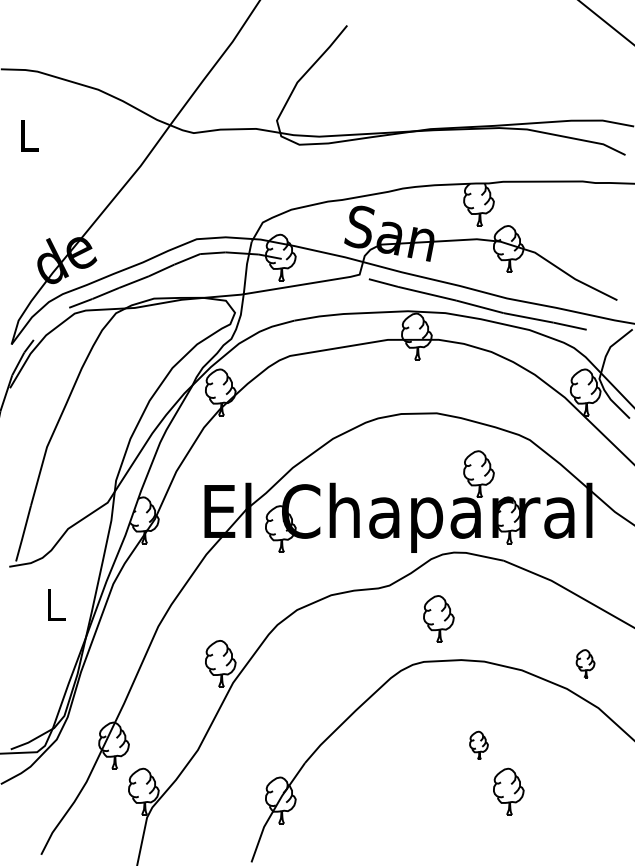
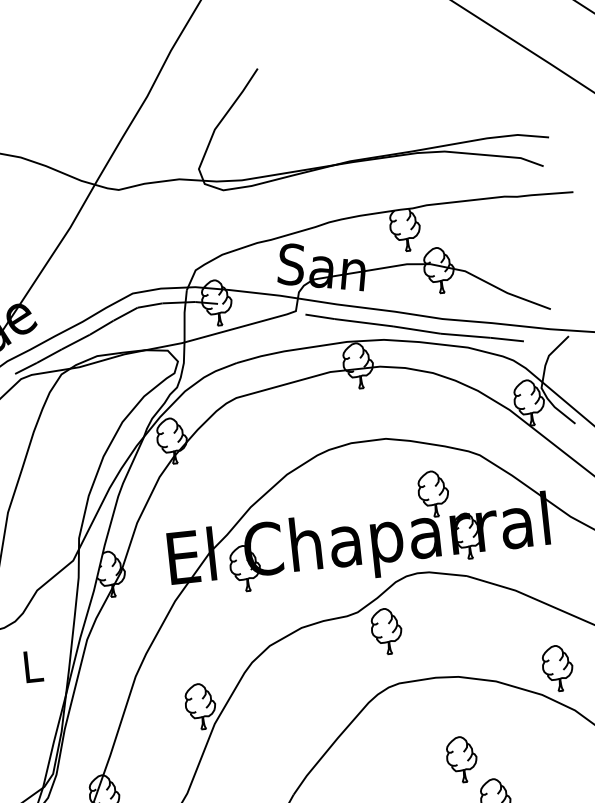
part: (438, 618) -> (386, 630), moved
part: (585, 663) -> (557, 668), size x1.67
part: (478, 745) -> (461, 759), size x1.67

